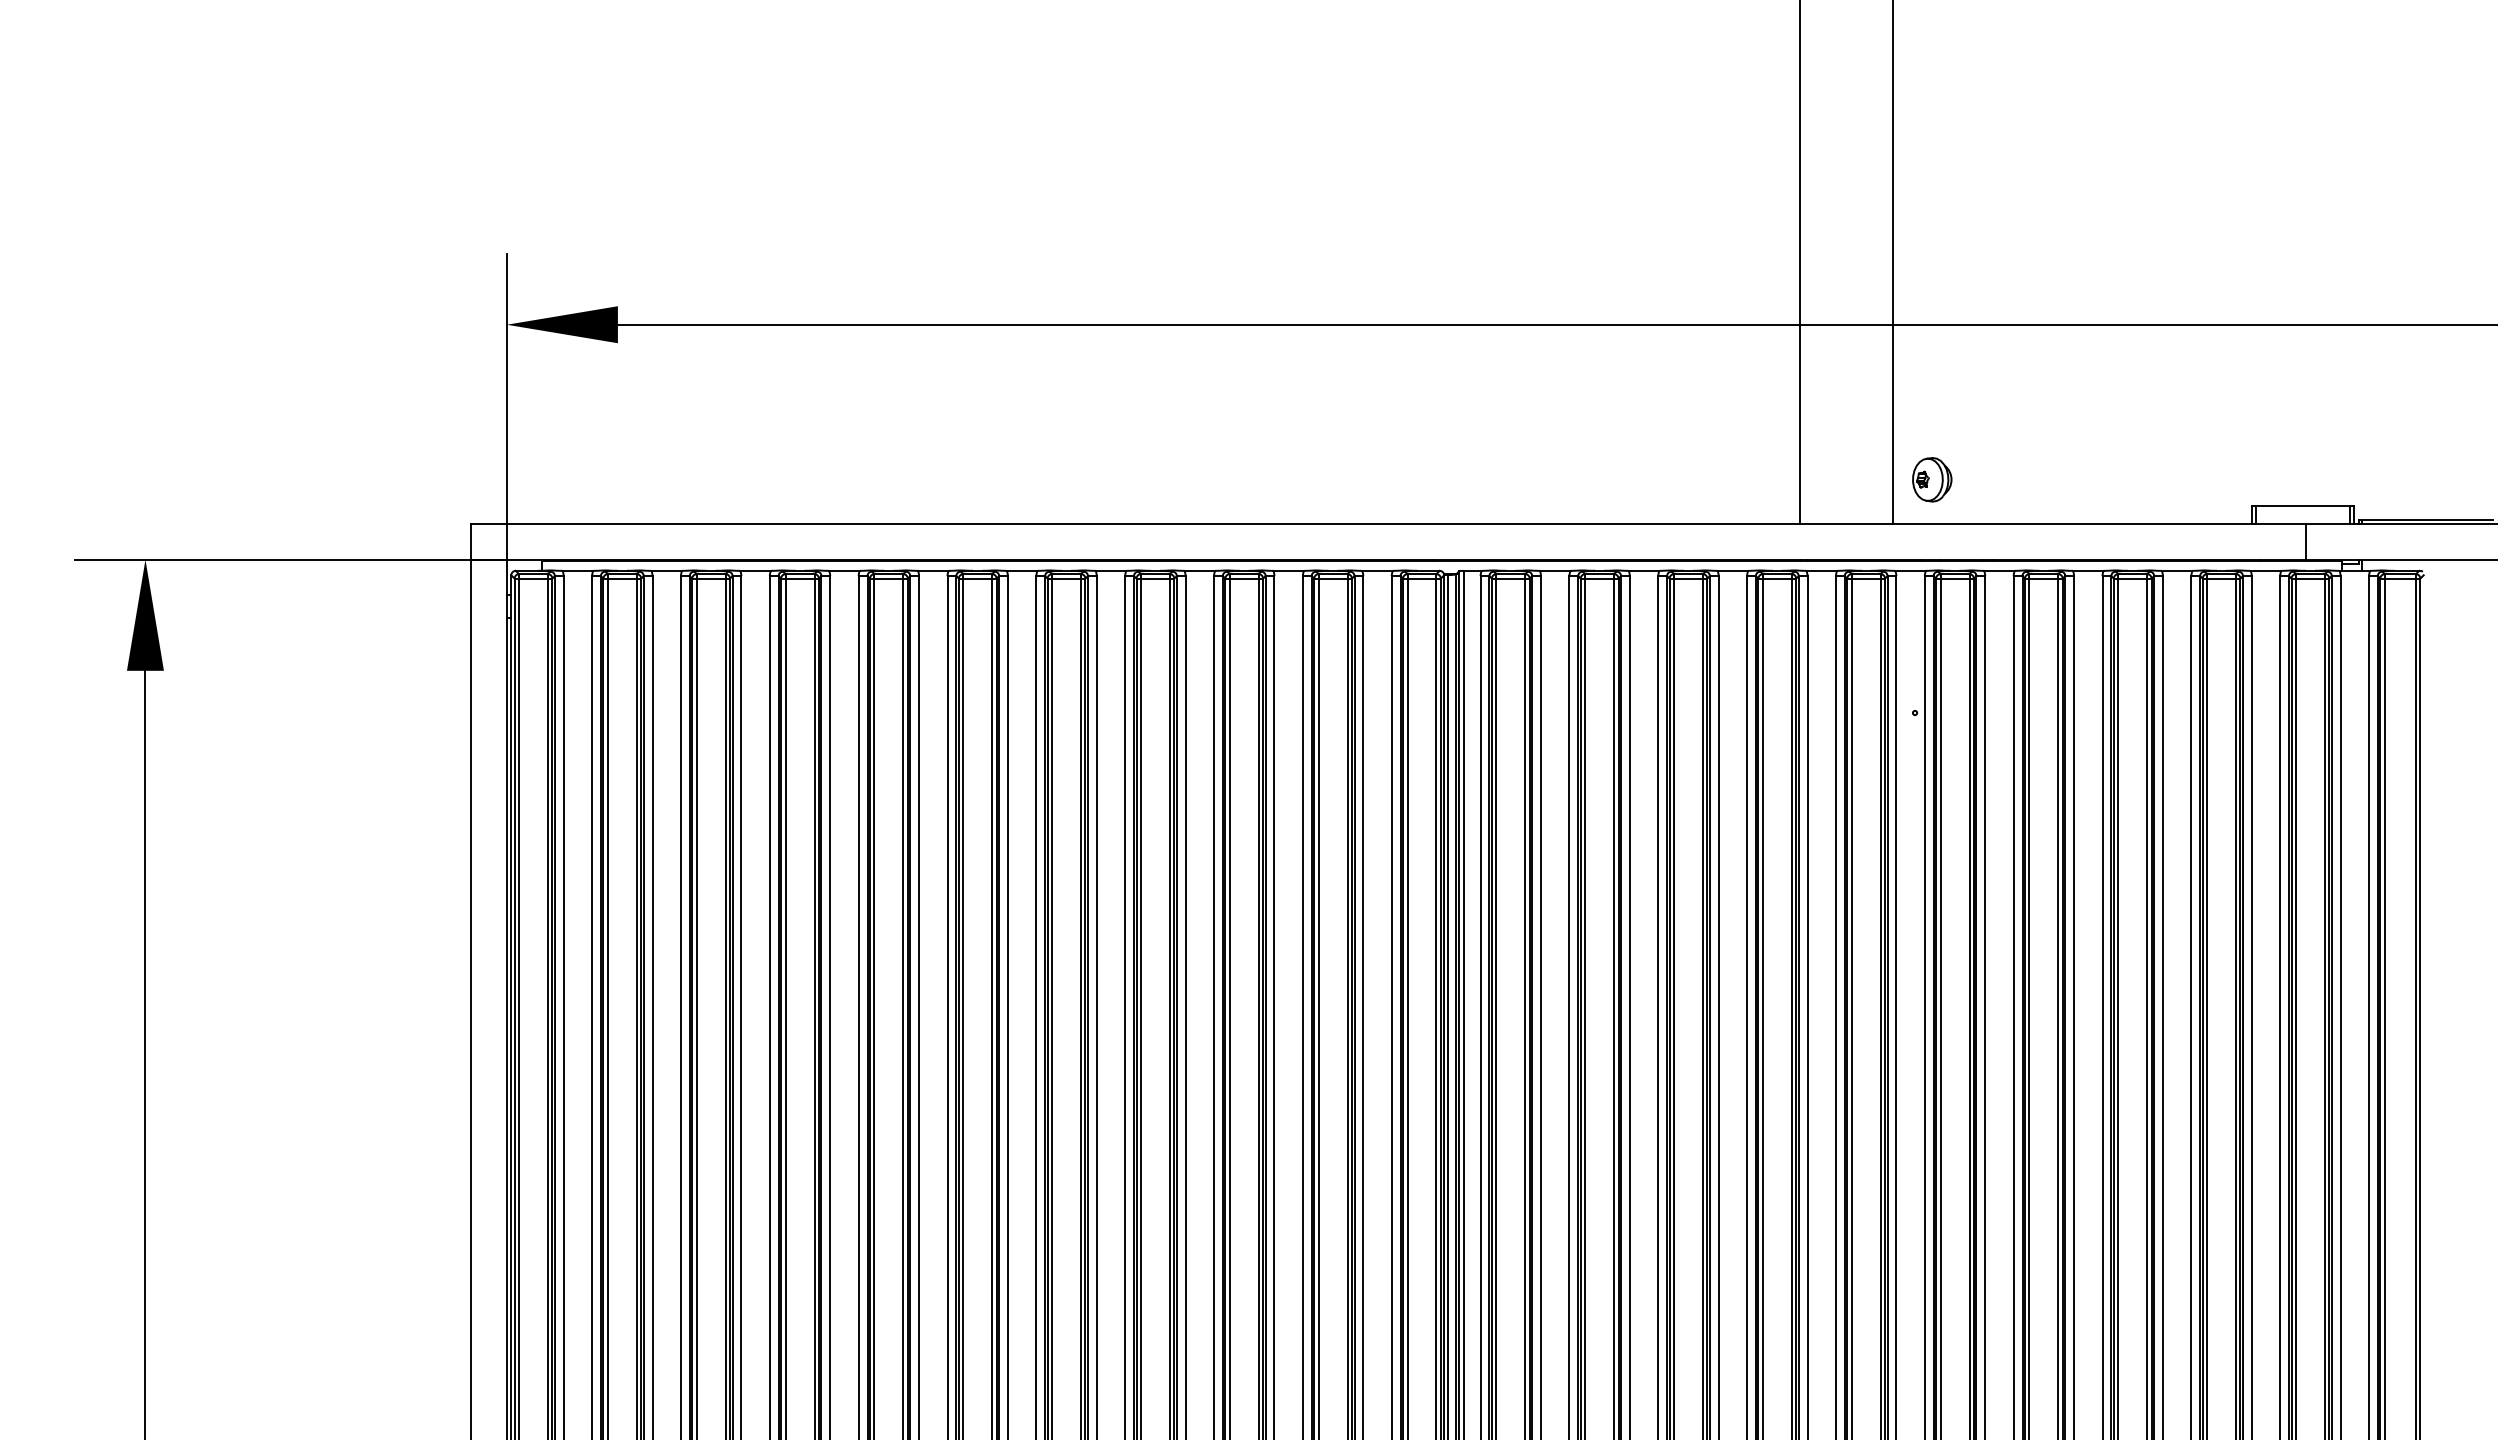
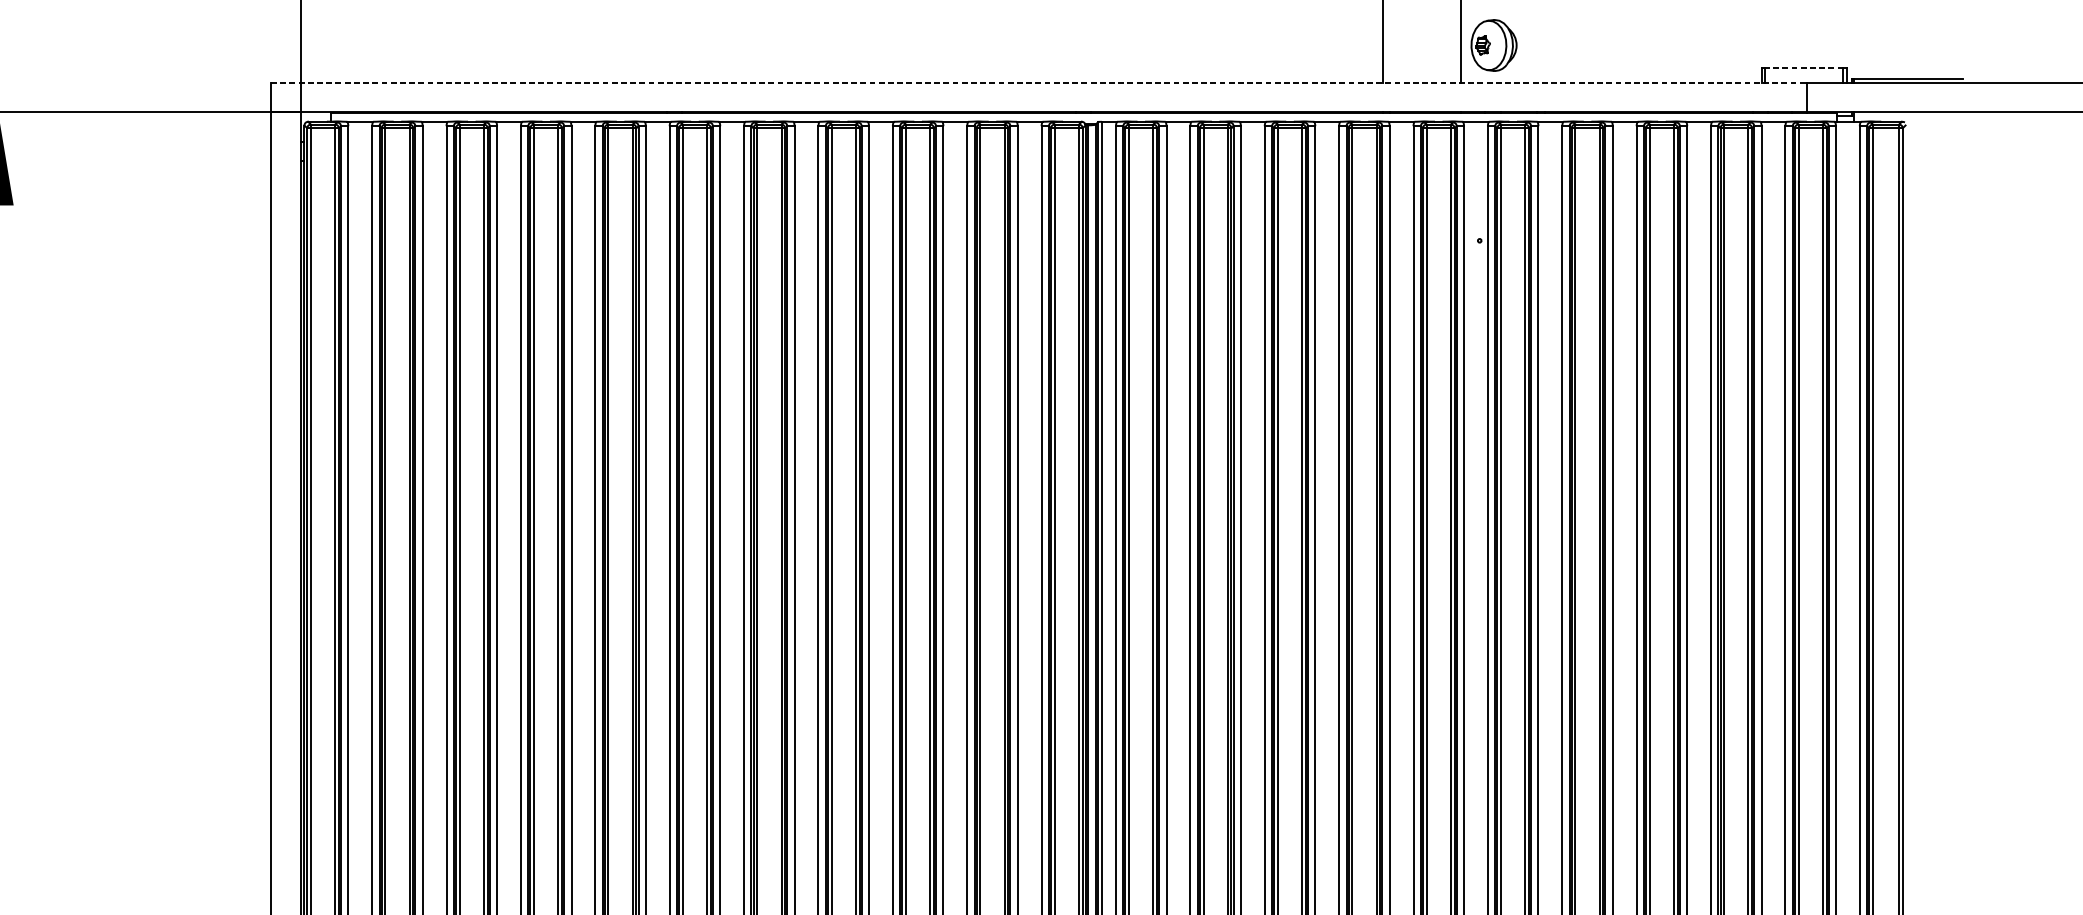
part: (1932, 479) -> (1494, 45), size x1.4
line: (2302, 506) -> (1804, 67), solid -> dashed
line: (1389, 524) -> (1039, 82), solid -> dashed

